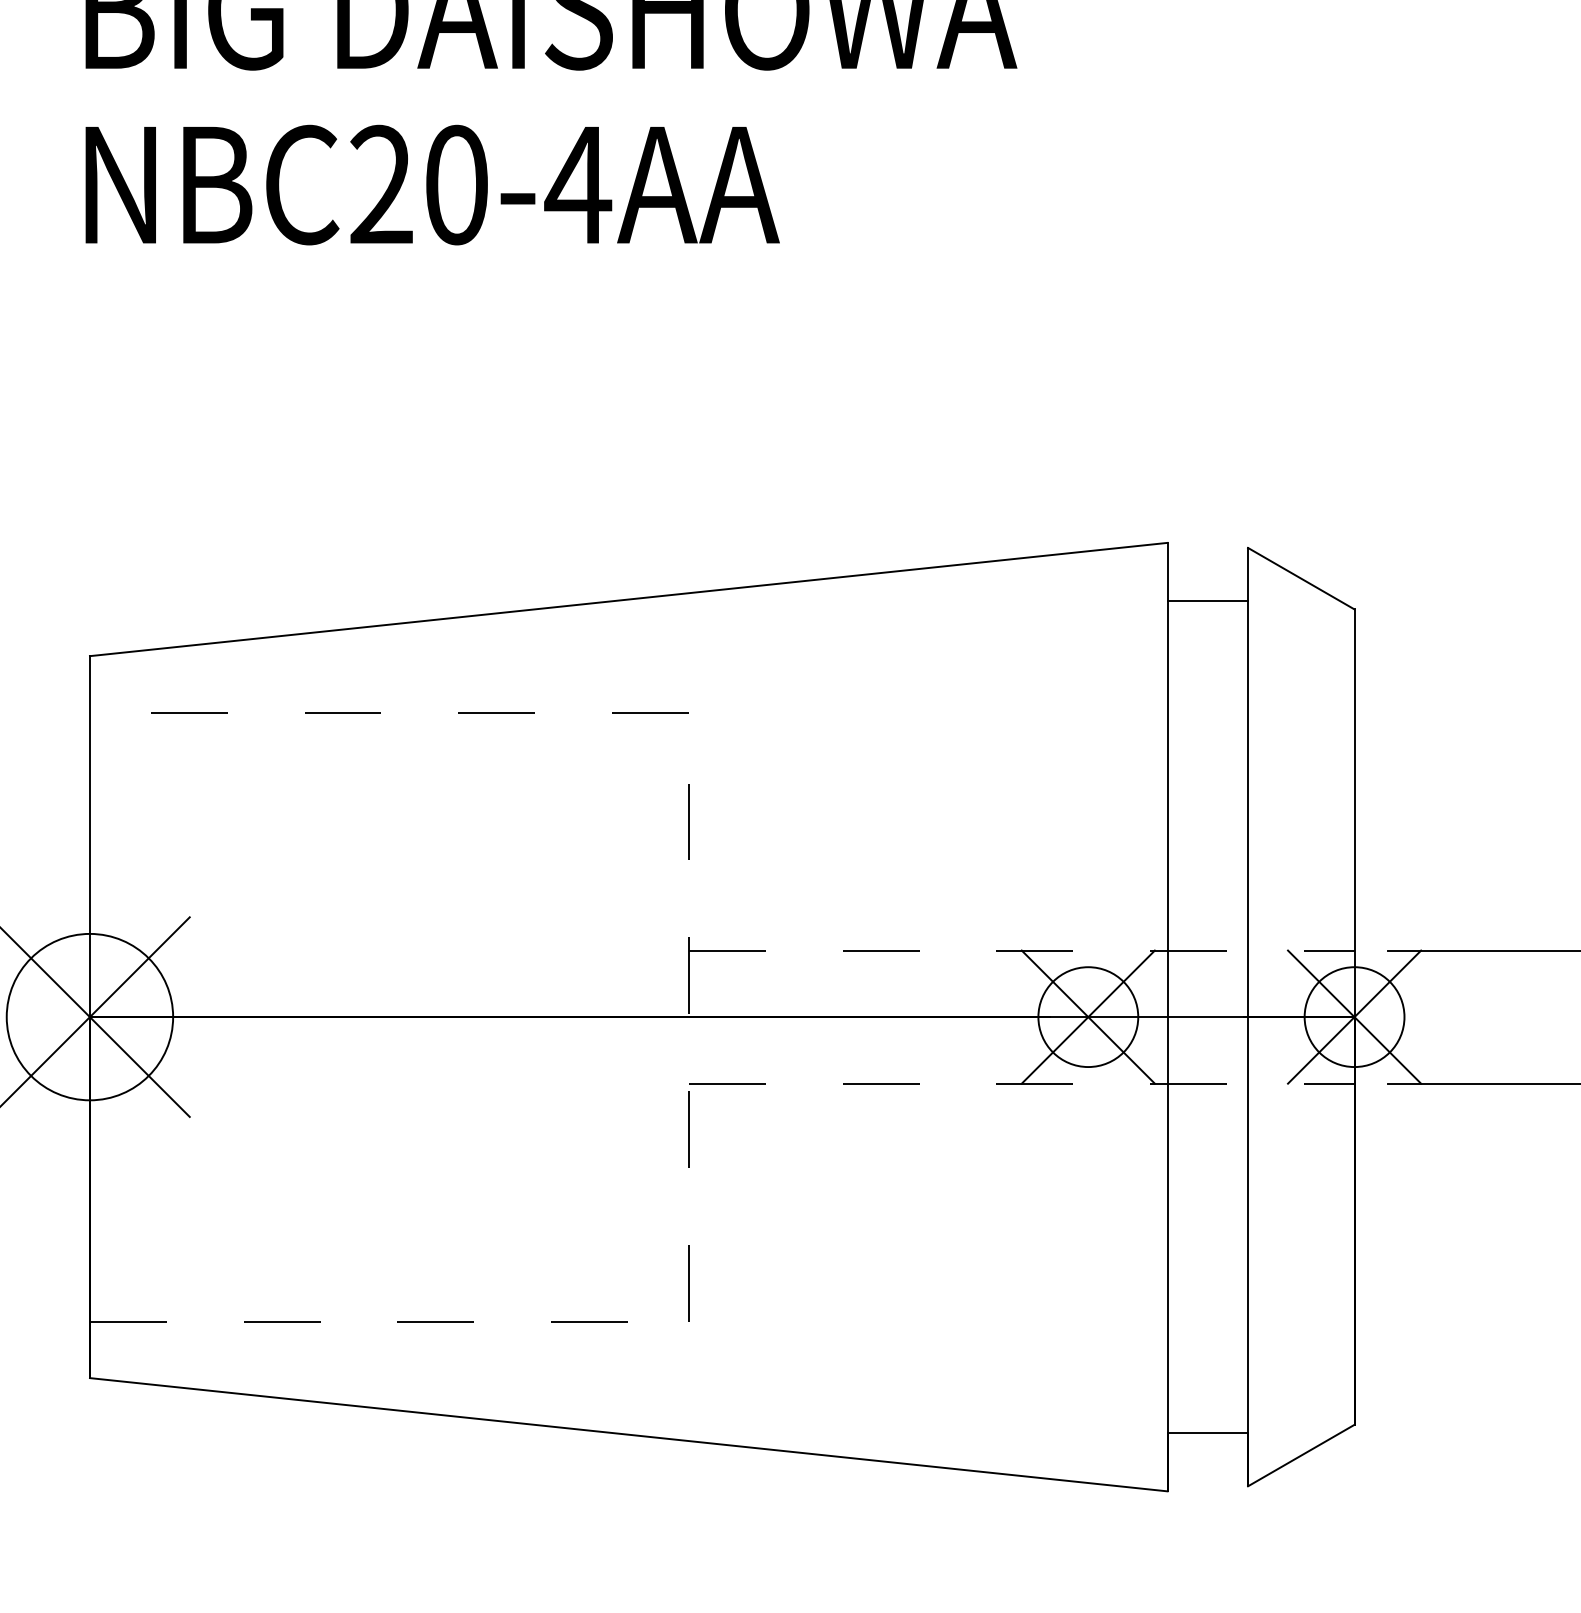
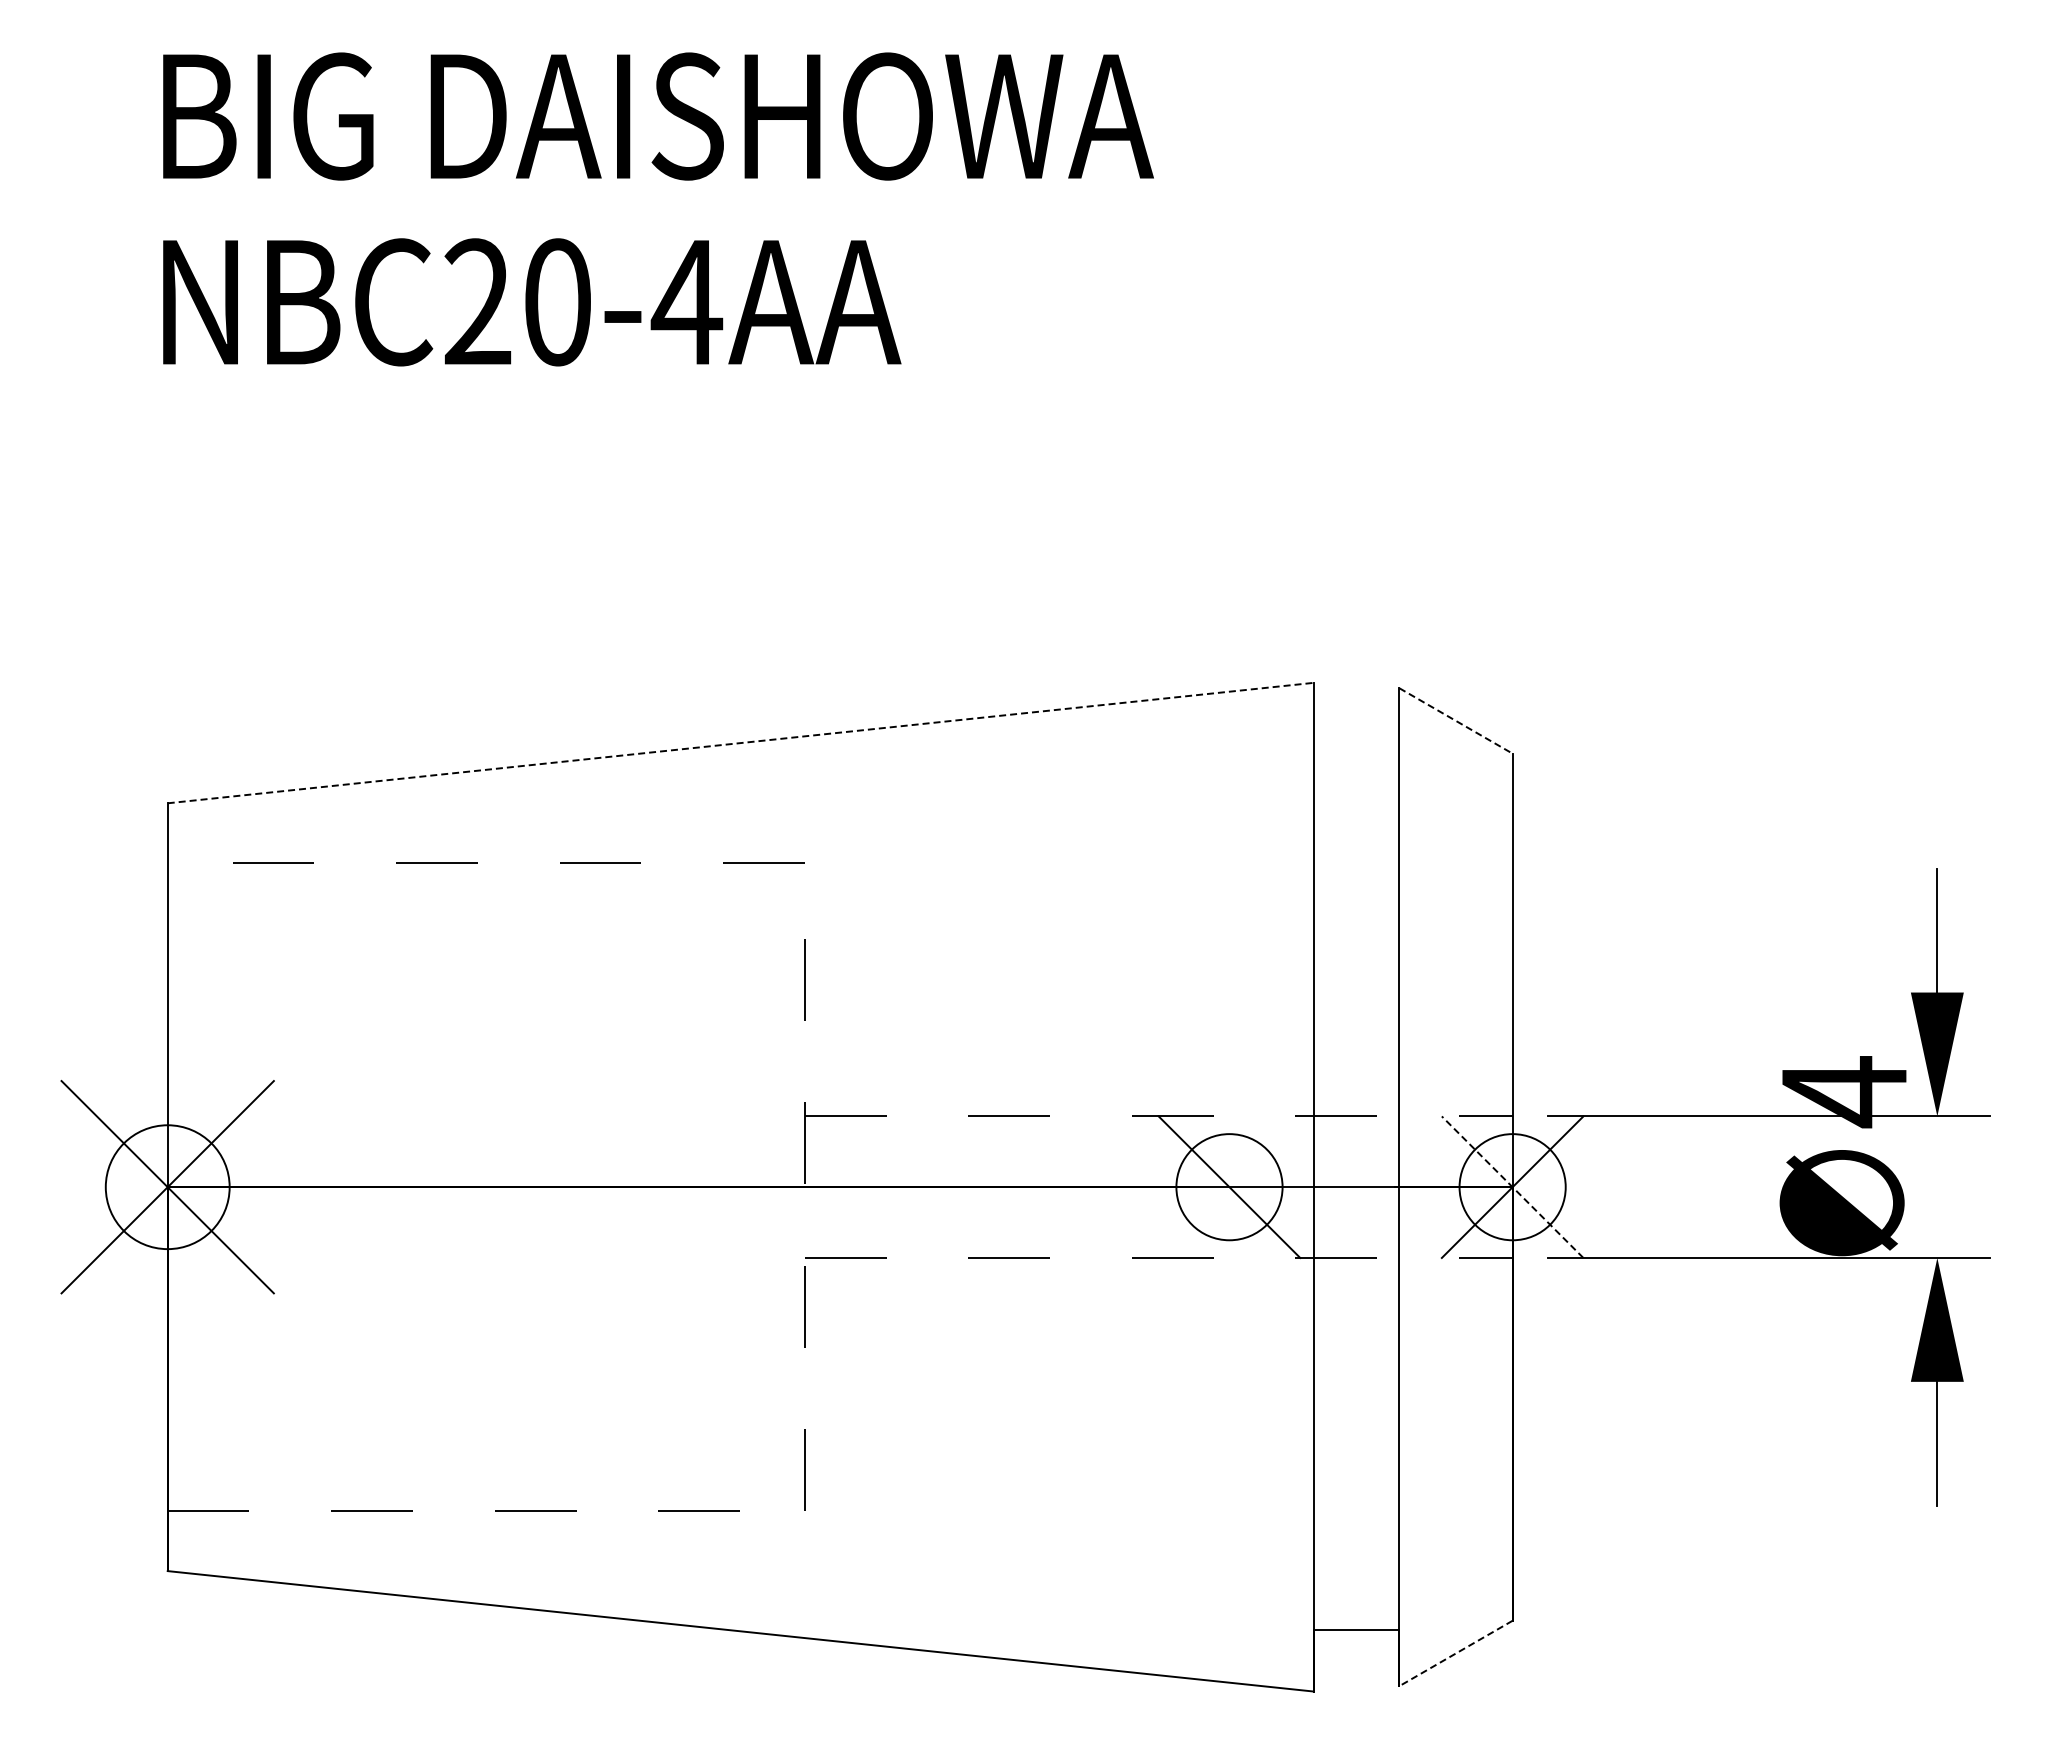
line: (1301, 579) -> (1456, 721), solid -> dashed
line: (629, 599) -> (741, 743), solid -> dashed
line: (1207, 600) -> (1356, 744), removed
circle: (89, 1016) -> (167, 1186), size x0.7
line: (1088, 1016) -> (1229, 1186), removed
line: (1354, 1016) -> (1512, 1186), solid -> dashed
line: (1300, 1455) -> (1455, 1653), solid -> dashed

